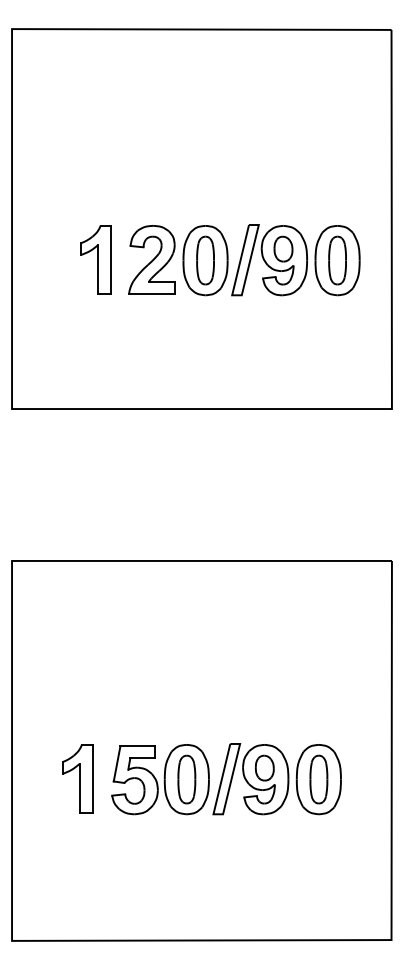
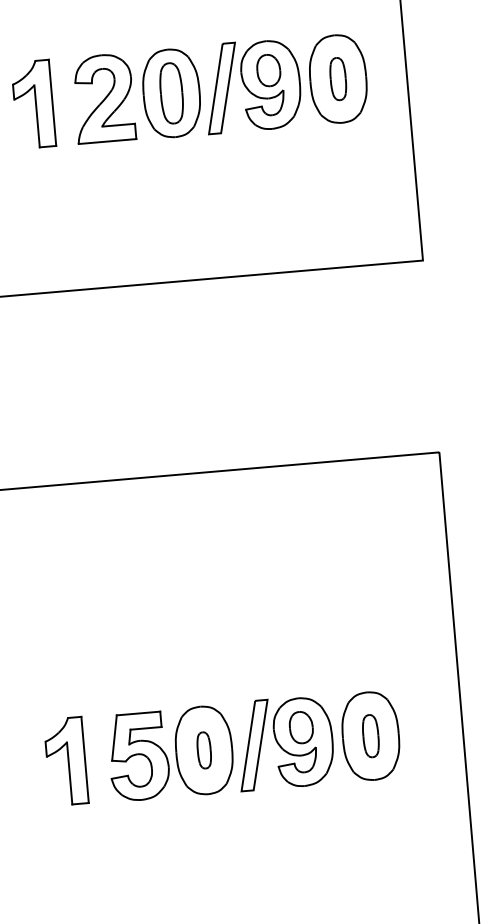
part: (337, 260) -> (338, 79), size x0.7
part: (186, 779) -> (203, 750), size x0.6
part: (318, 779) -> (370, 736), size x0.7

